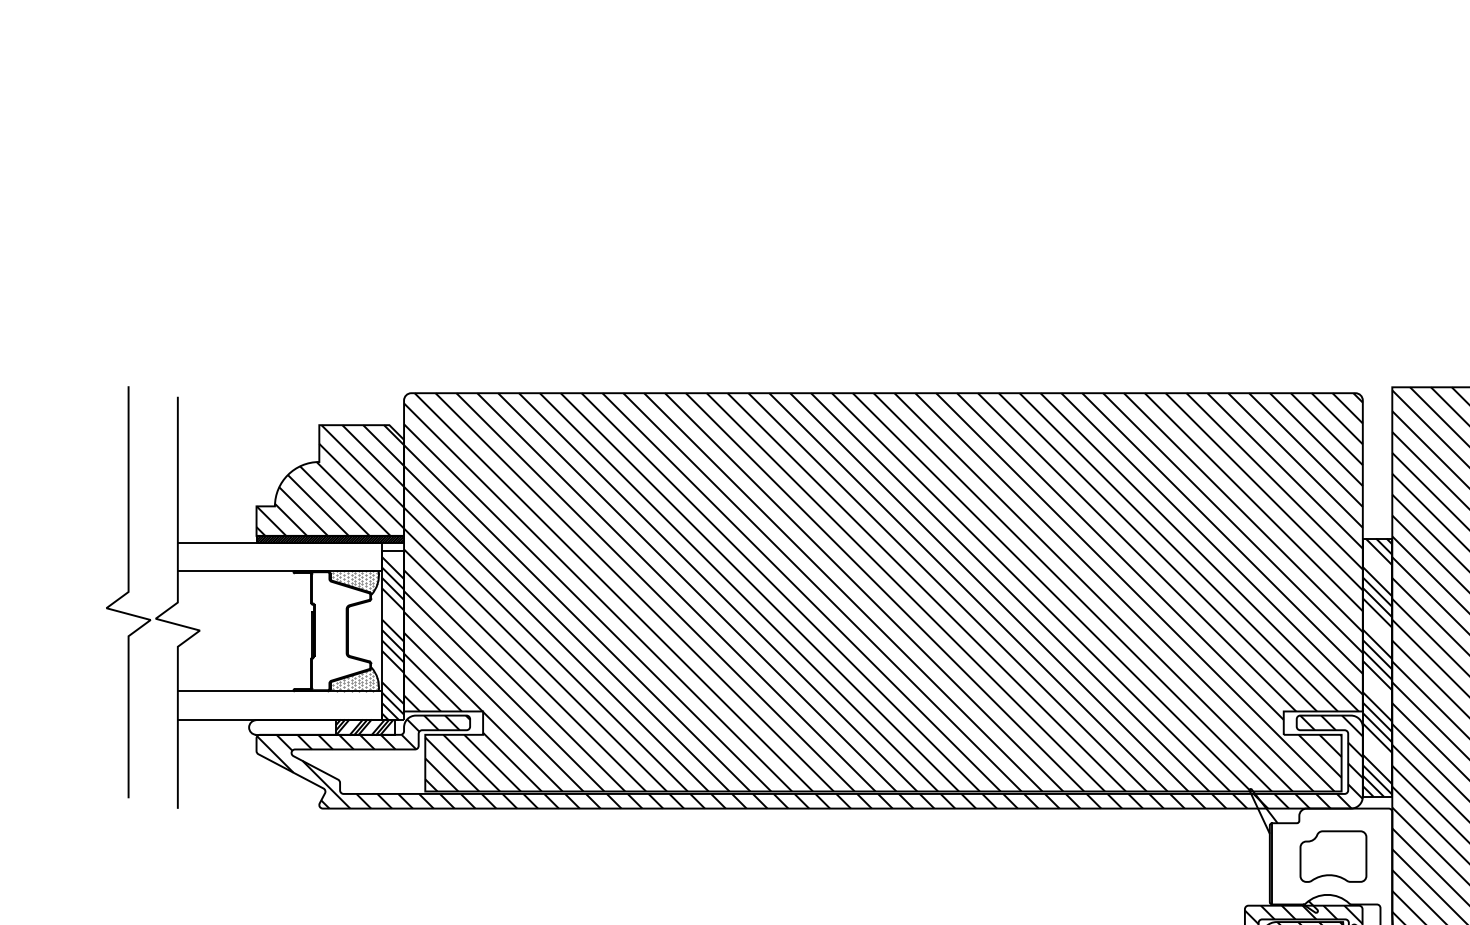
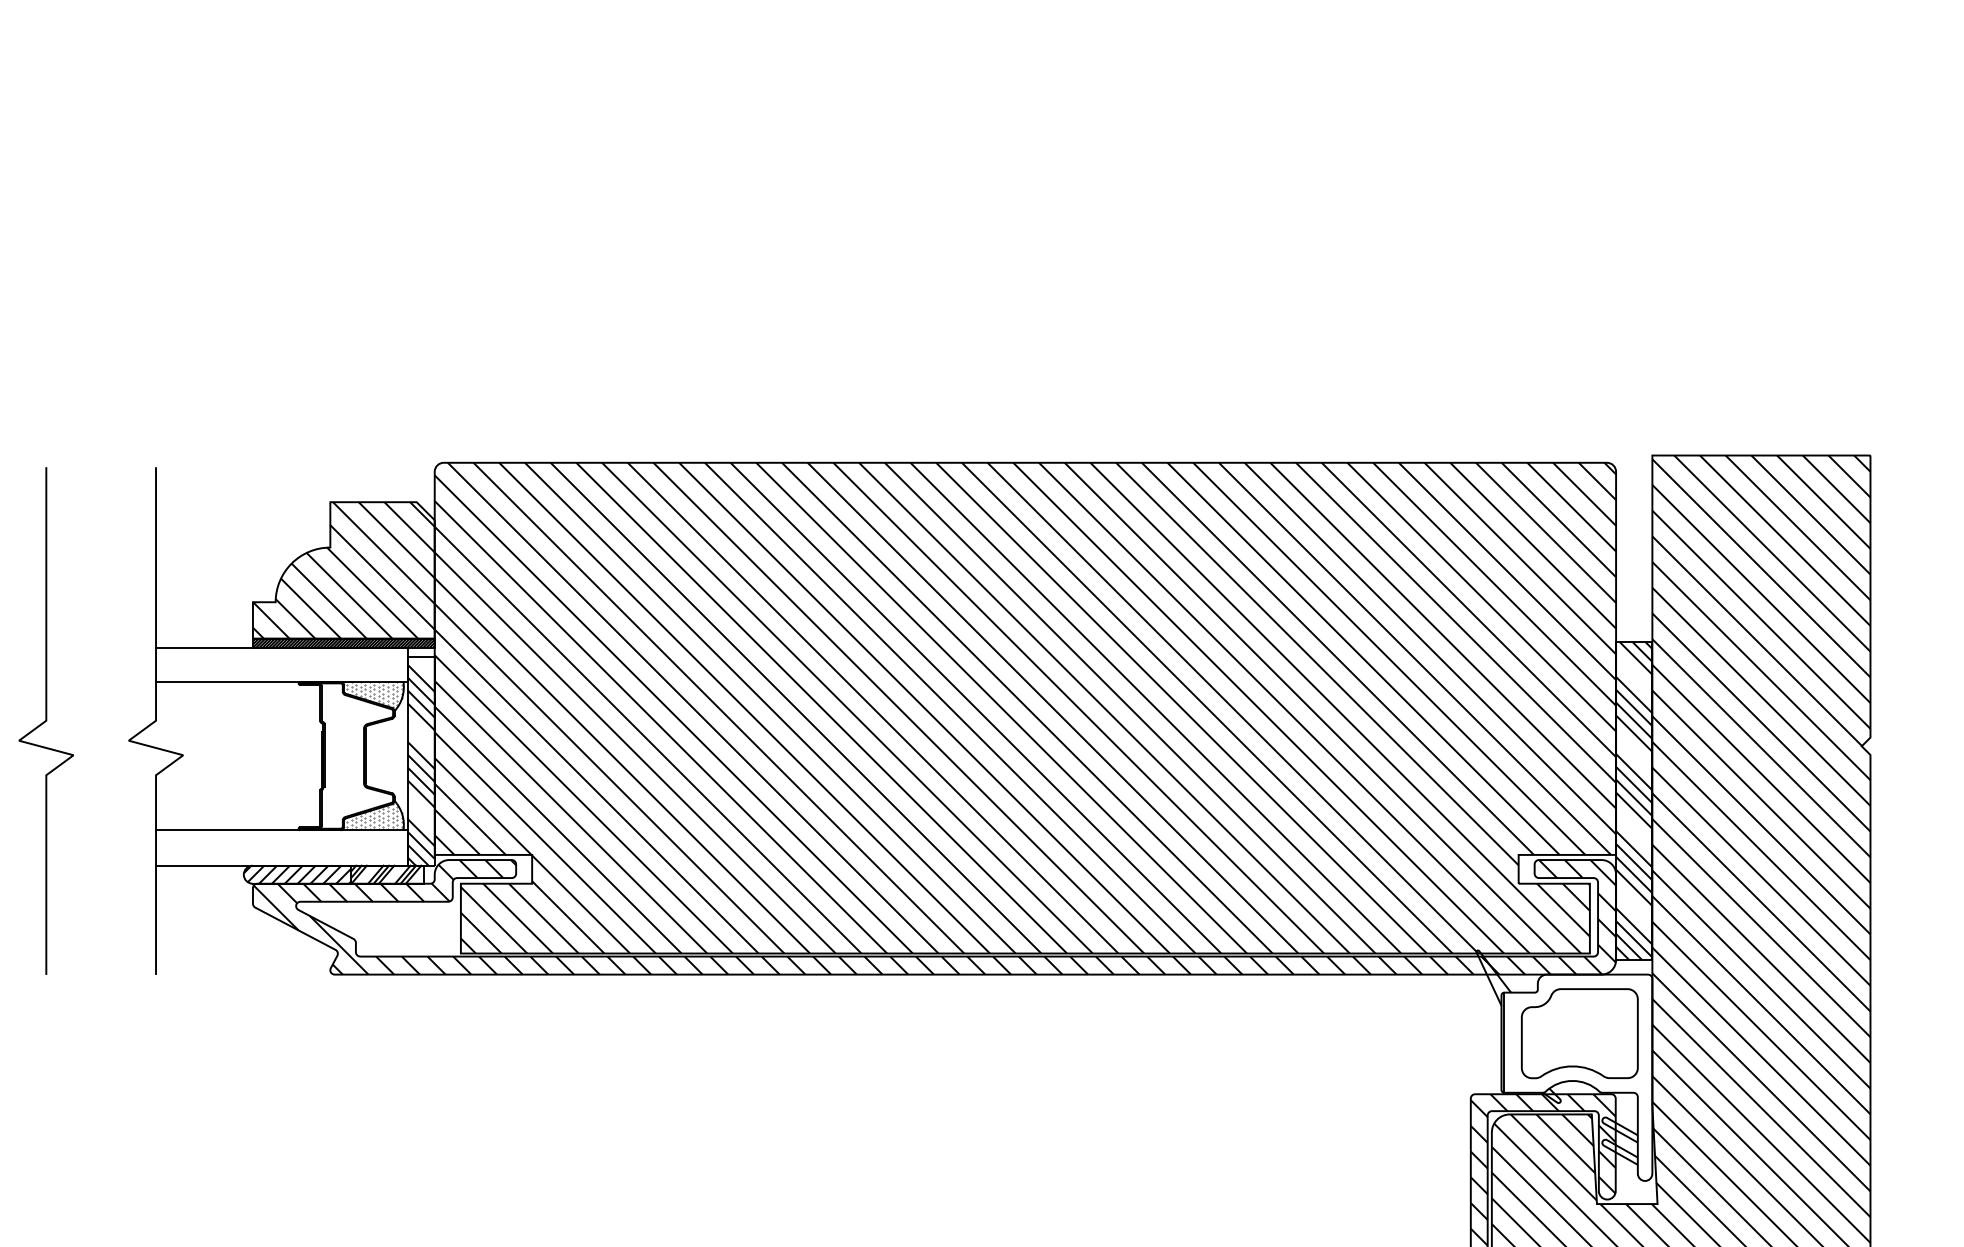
curve: (127, 591) -> (45, 720), moved
hatch: (292, 727) -> (297, 874), added
part: (1333, 856) -> (1579, 1033), size x1.43

